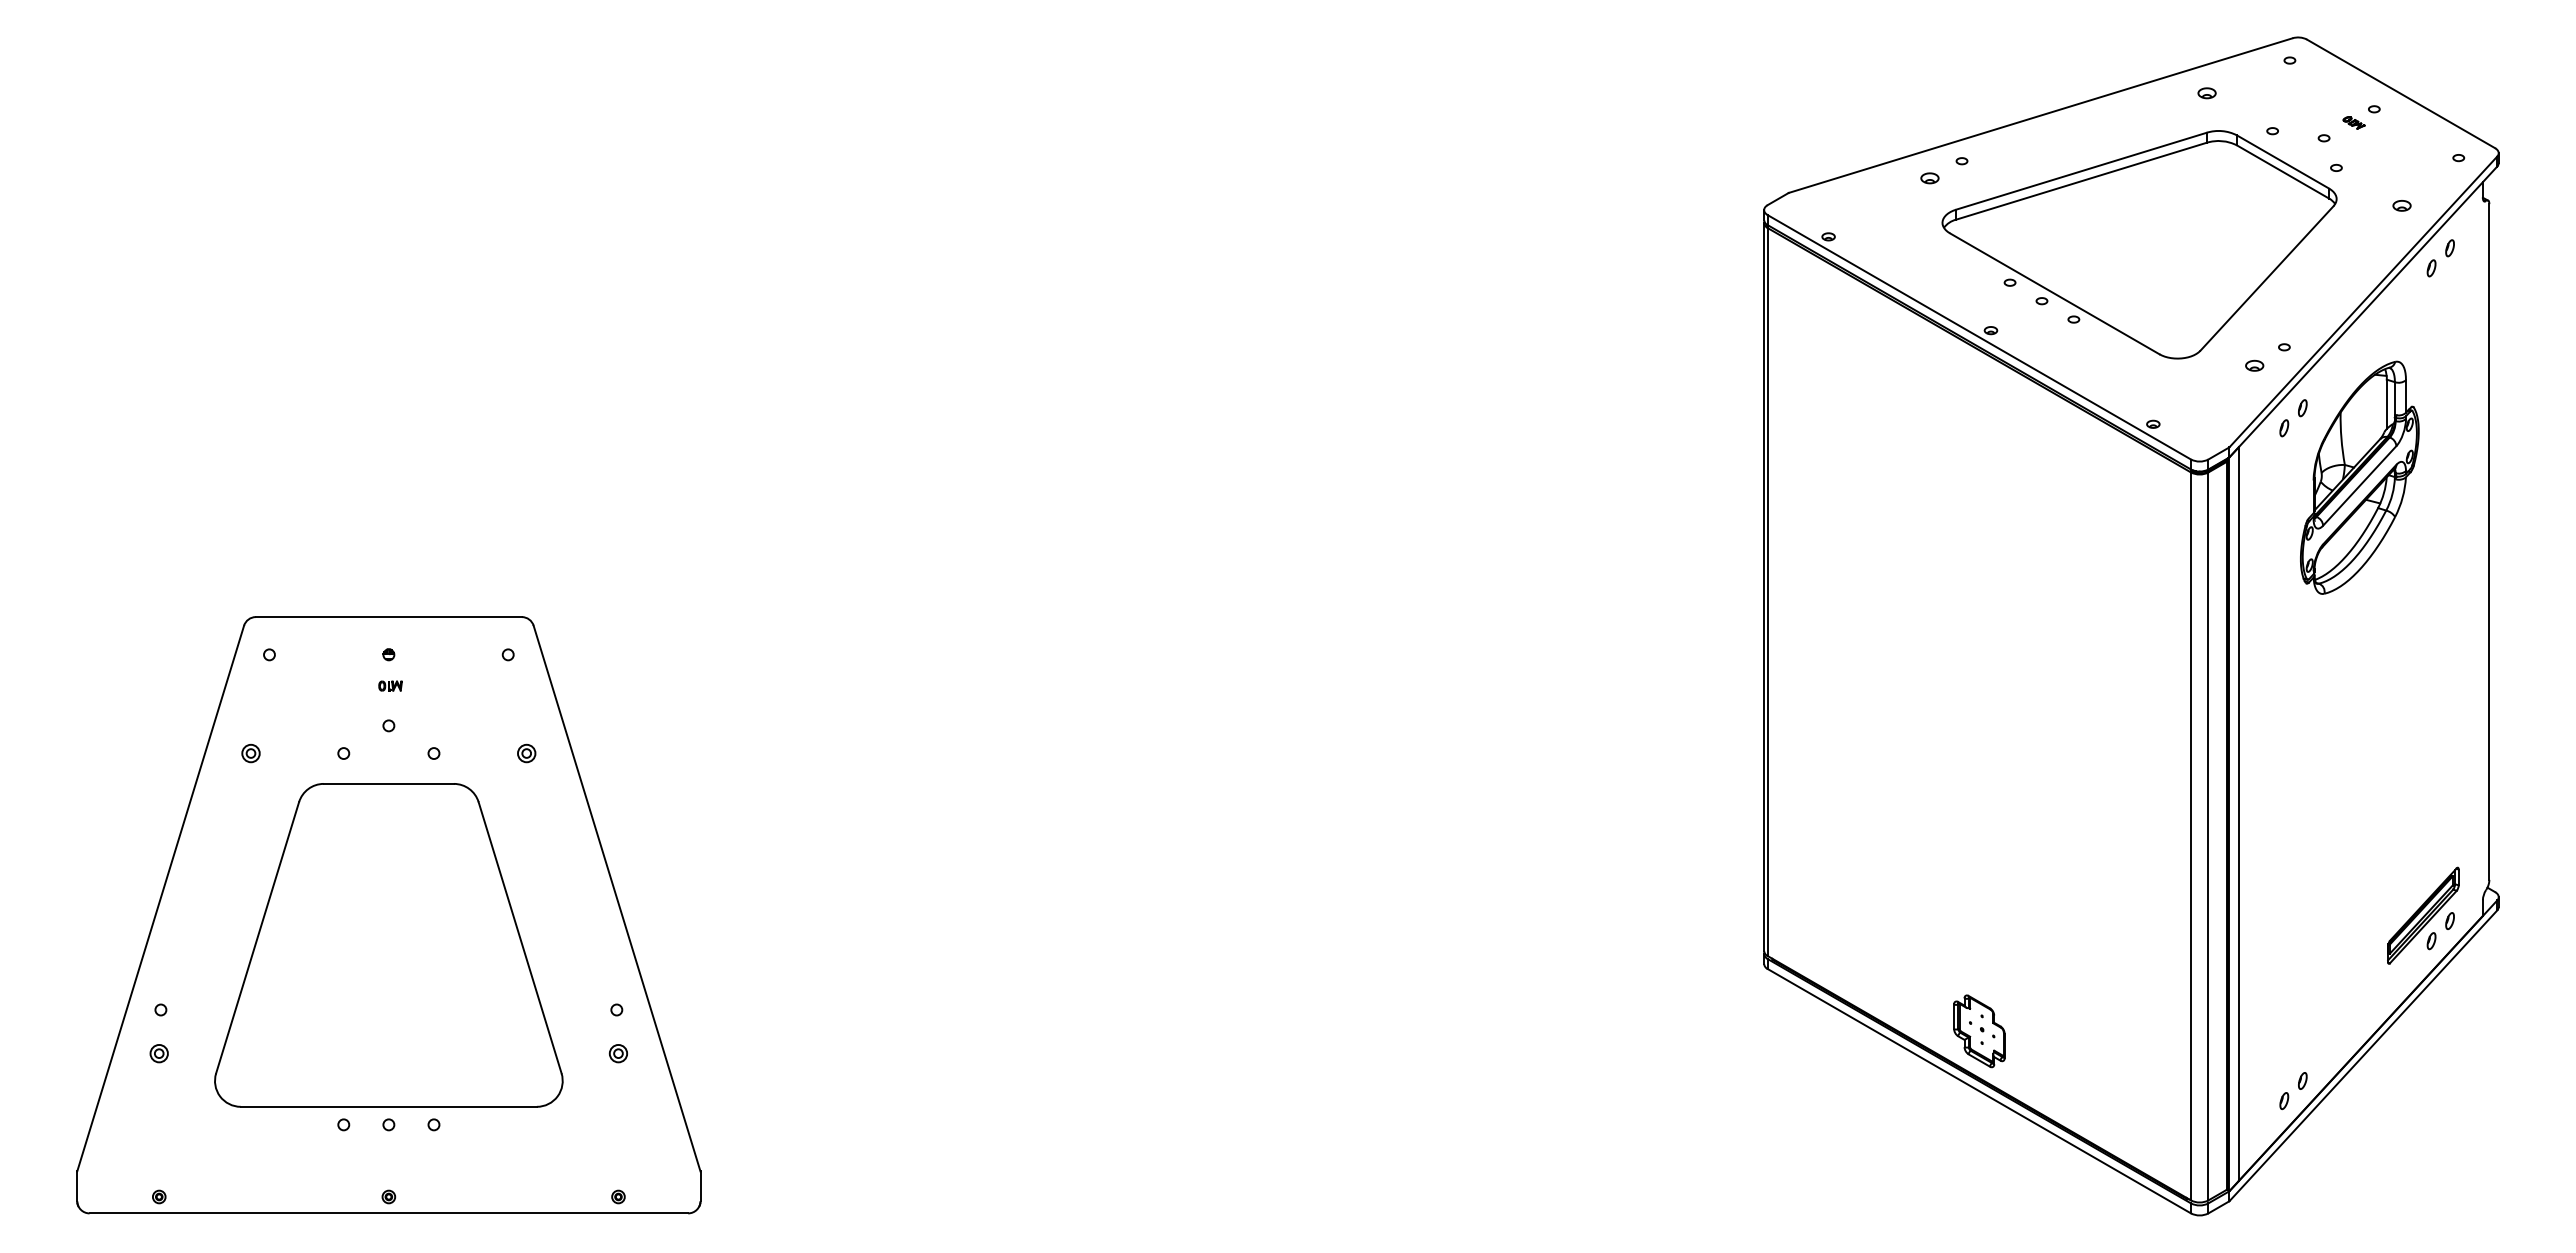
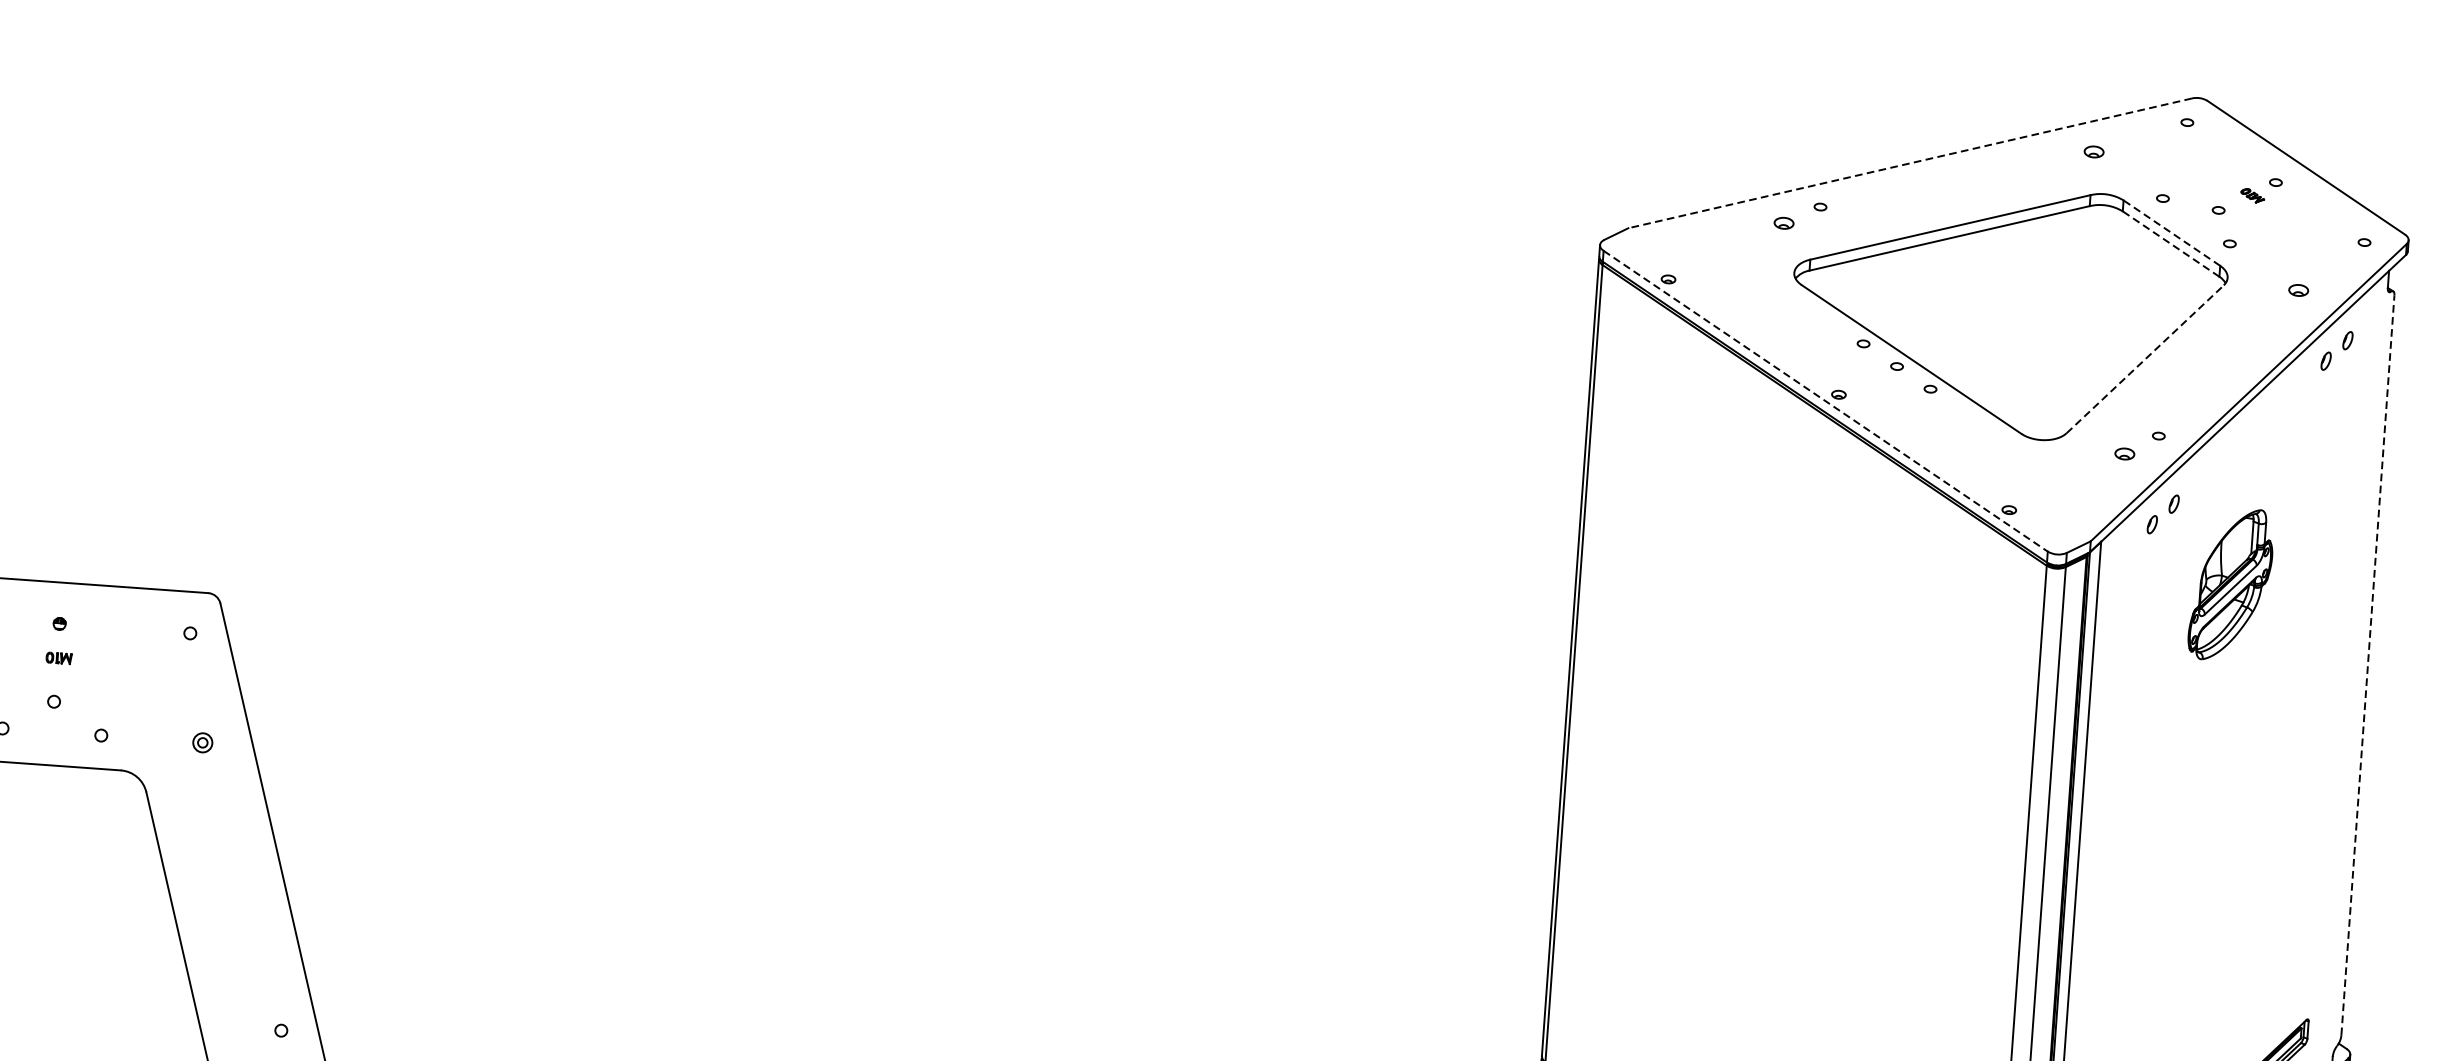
line: (2040, 115) -> (1910, 163), solid -> dashed
line: (2282, 161) -> (2171, 232), solid -> dashed
line: (2282, 171) -> (2170, 243), solid -> dashed
line: (2267, 278) -> (2145, 359), solid -> dashed
line: (1979, 337) -> (1825, 401), solid -> dashed
part: (2359, 477) -> (2230, 584), size x0.6
line: (2489, 542) -> (2368, 665), solid -> dashed

